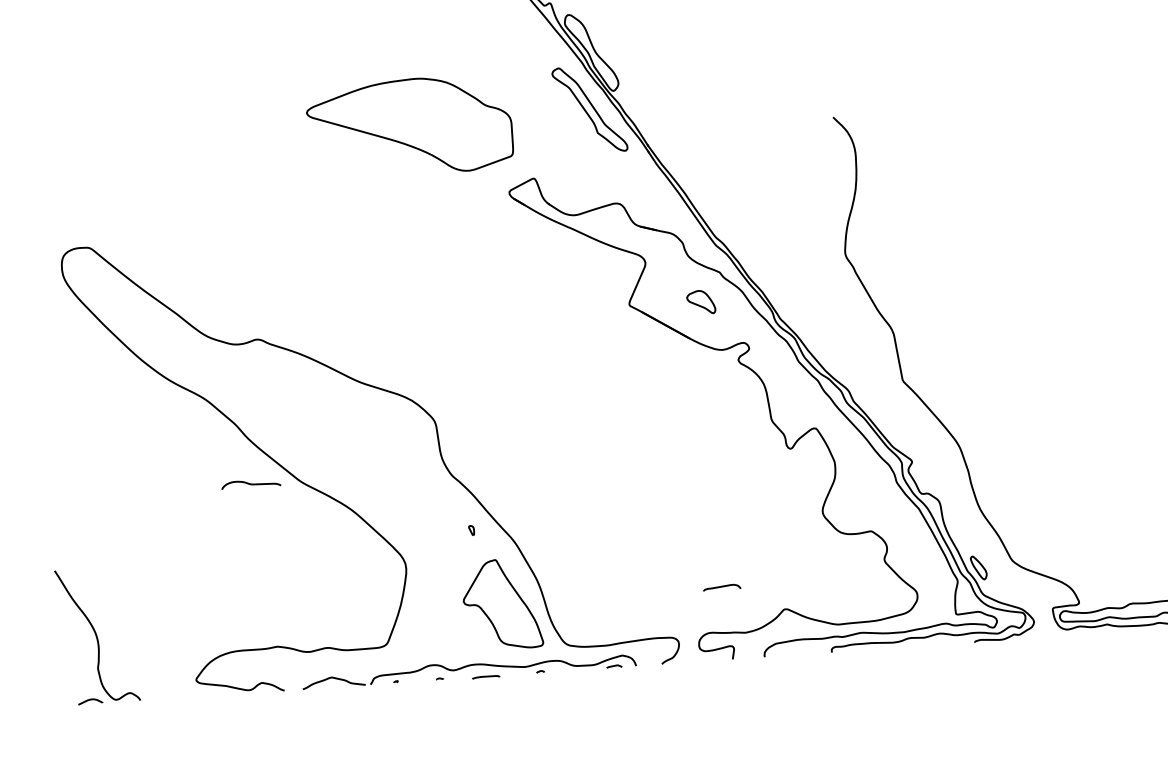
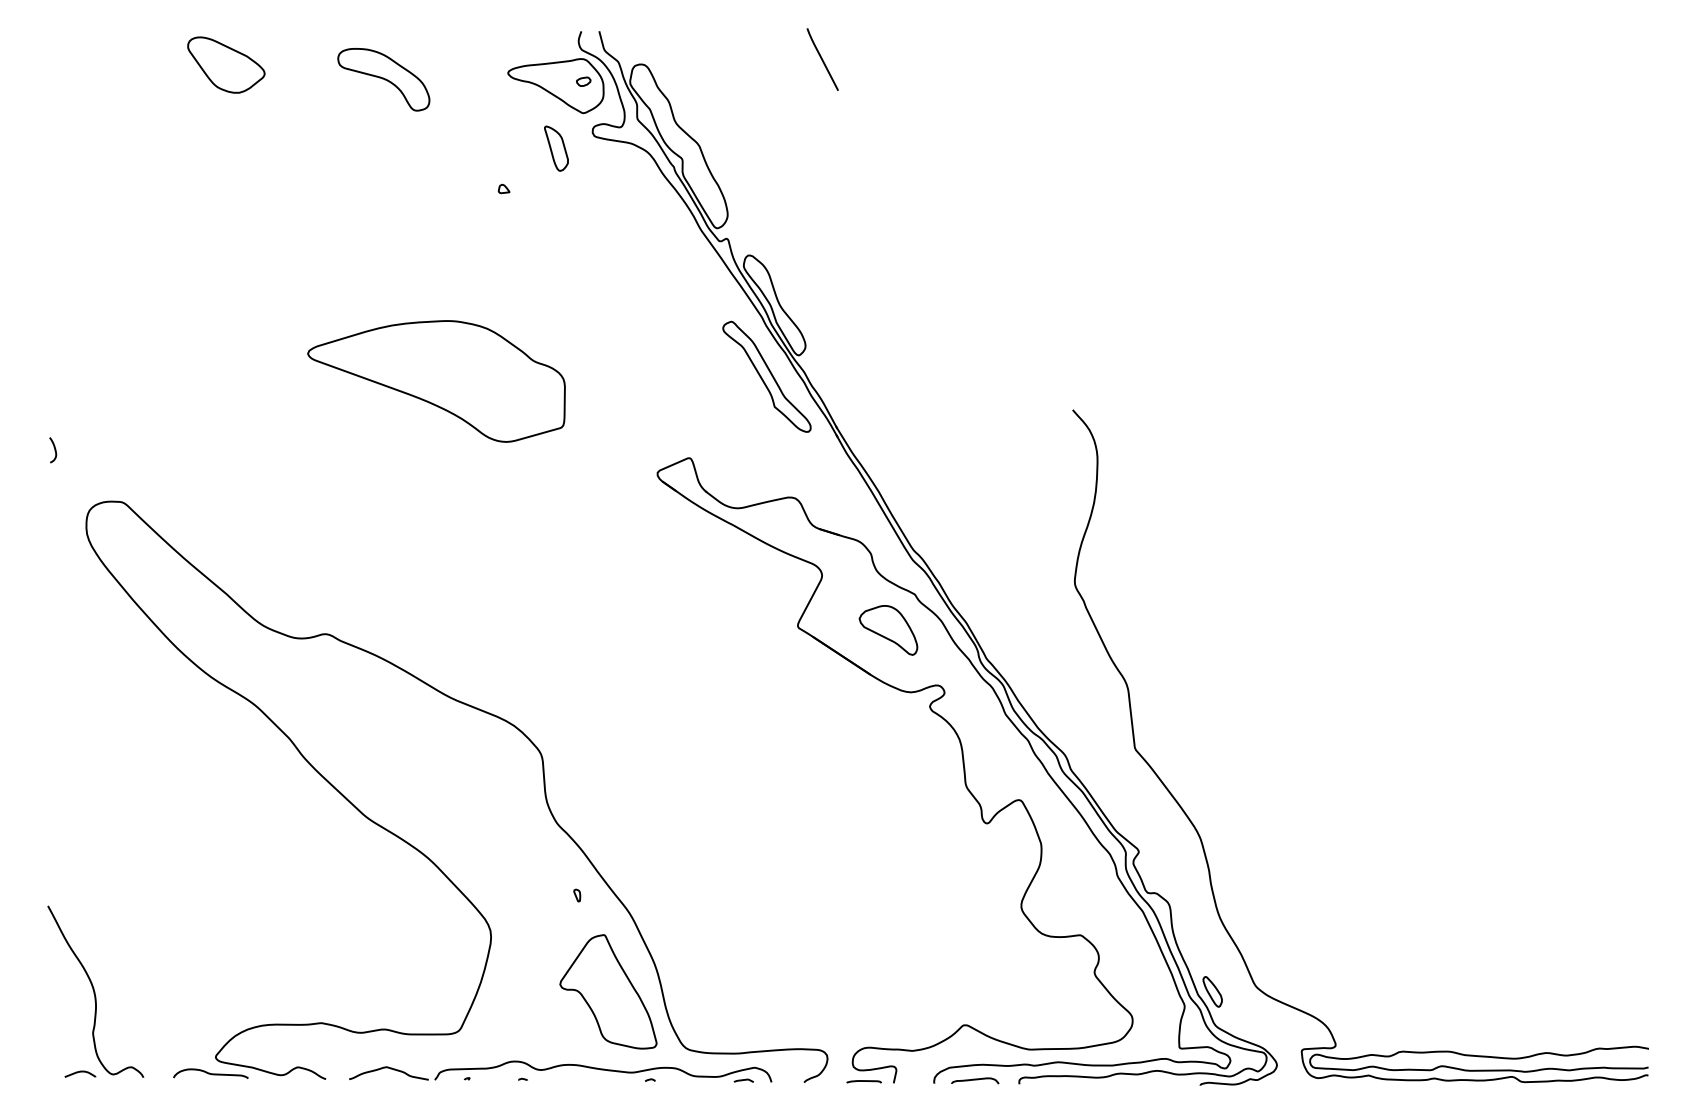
part: (409, 127) -> (436, 381), moved
curve: (32, 211) -> (54, 450), added
part: (701, 302) -> (888, 630), size x1.67
curve: (250, 483) -> (210, 1073), moved
curve: (722, 587) -> (975, 1080), moved
line: (485, 677) -> (863, 1081), moved

